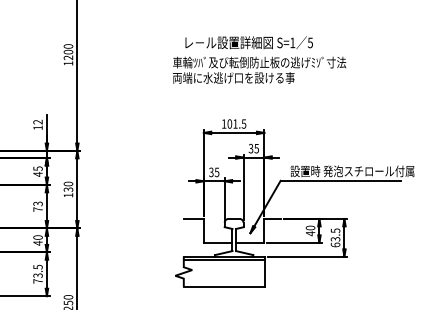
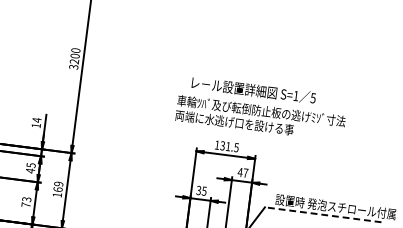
text: (259, 59) -> (261, 107), moved
text: (68, 63) -> (73, 67), 1200 -> 3200
text: (37, 121) -> (36, 119), 12 -> 14
text: (229, 123) -> (222, 145), 101.5 -> 131.5
text: (253, 148) -> (242, 172), 35 -> 47
line: (340, 180) -> (323, 214), solid -> dashed
text: (68, 186) -> (58, 186), 130 -> 169

